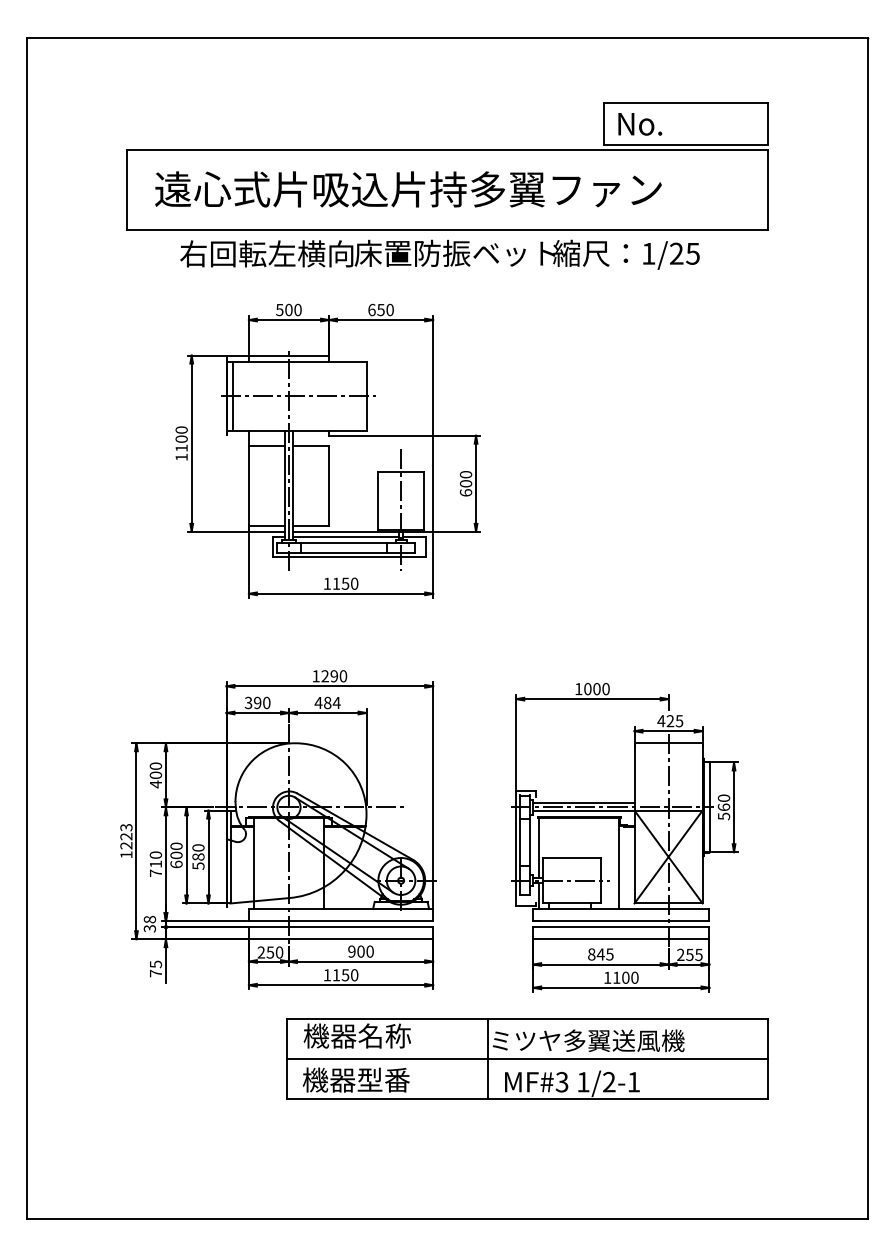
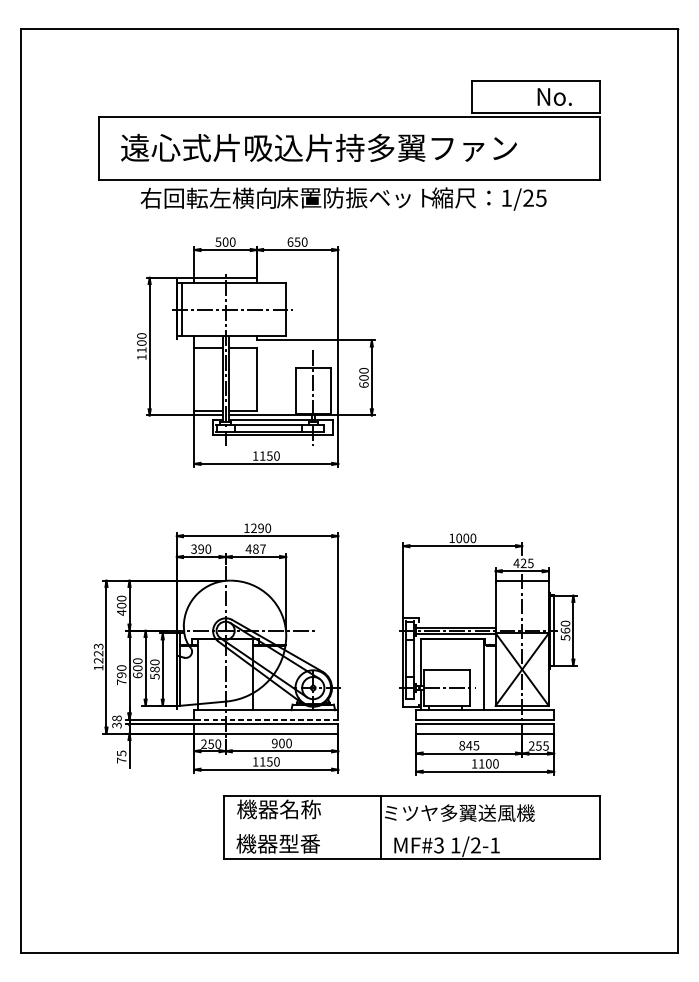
text: (640, 124) -> (554, 97), moved
text: (336, 702) -> (262, 548), 484 -> 487
text: (155, 863) -> (121, 674), 710 -> 790
line: (340, 921) -> (265, 719), solid -> dashed
line: (527, 1059) -> (412, 827), removed

